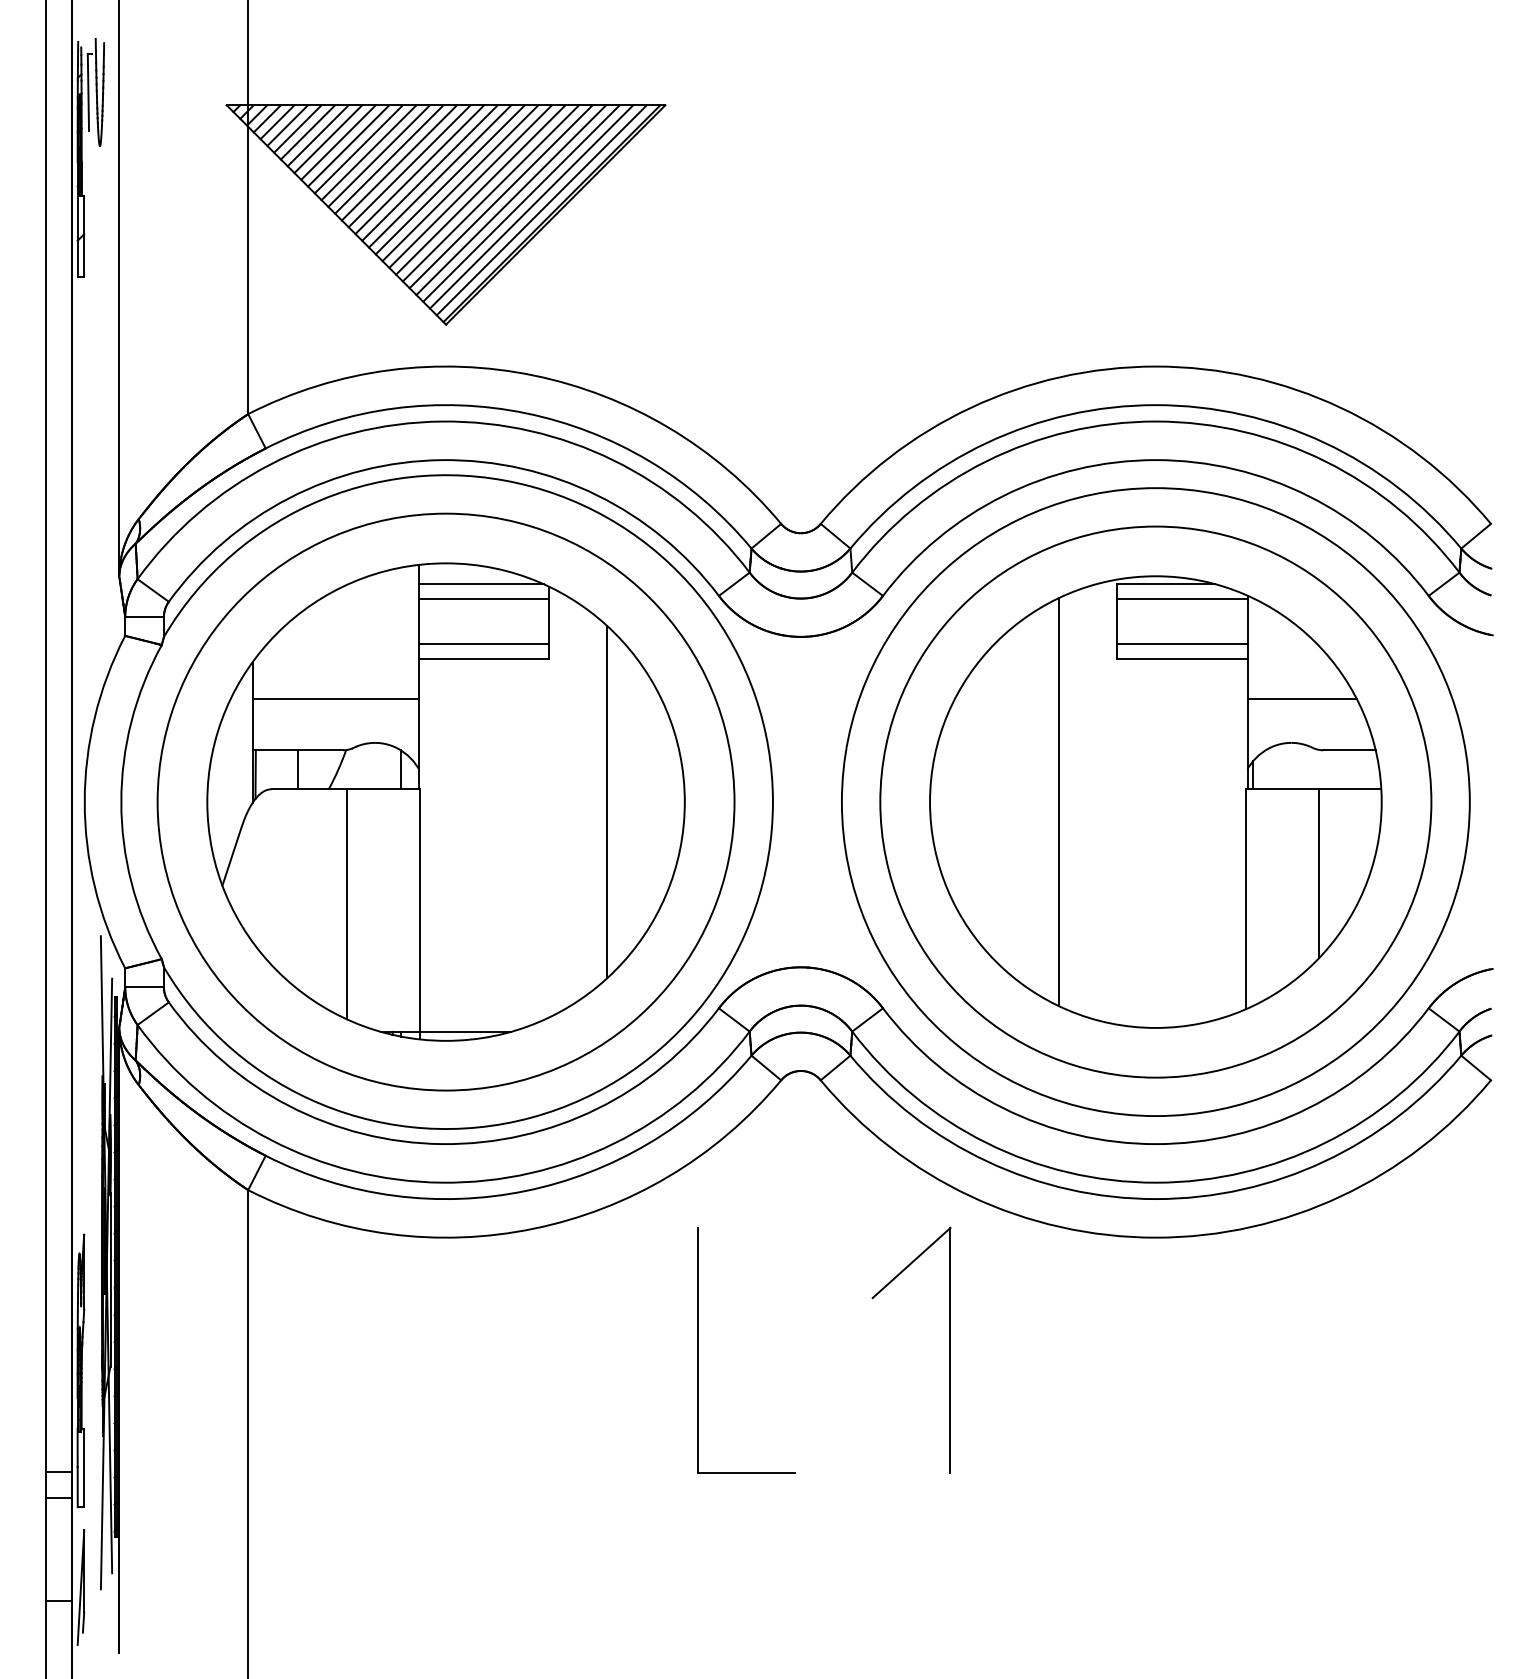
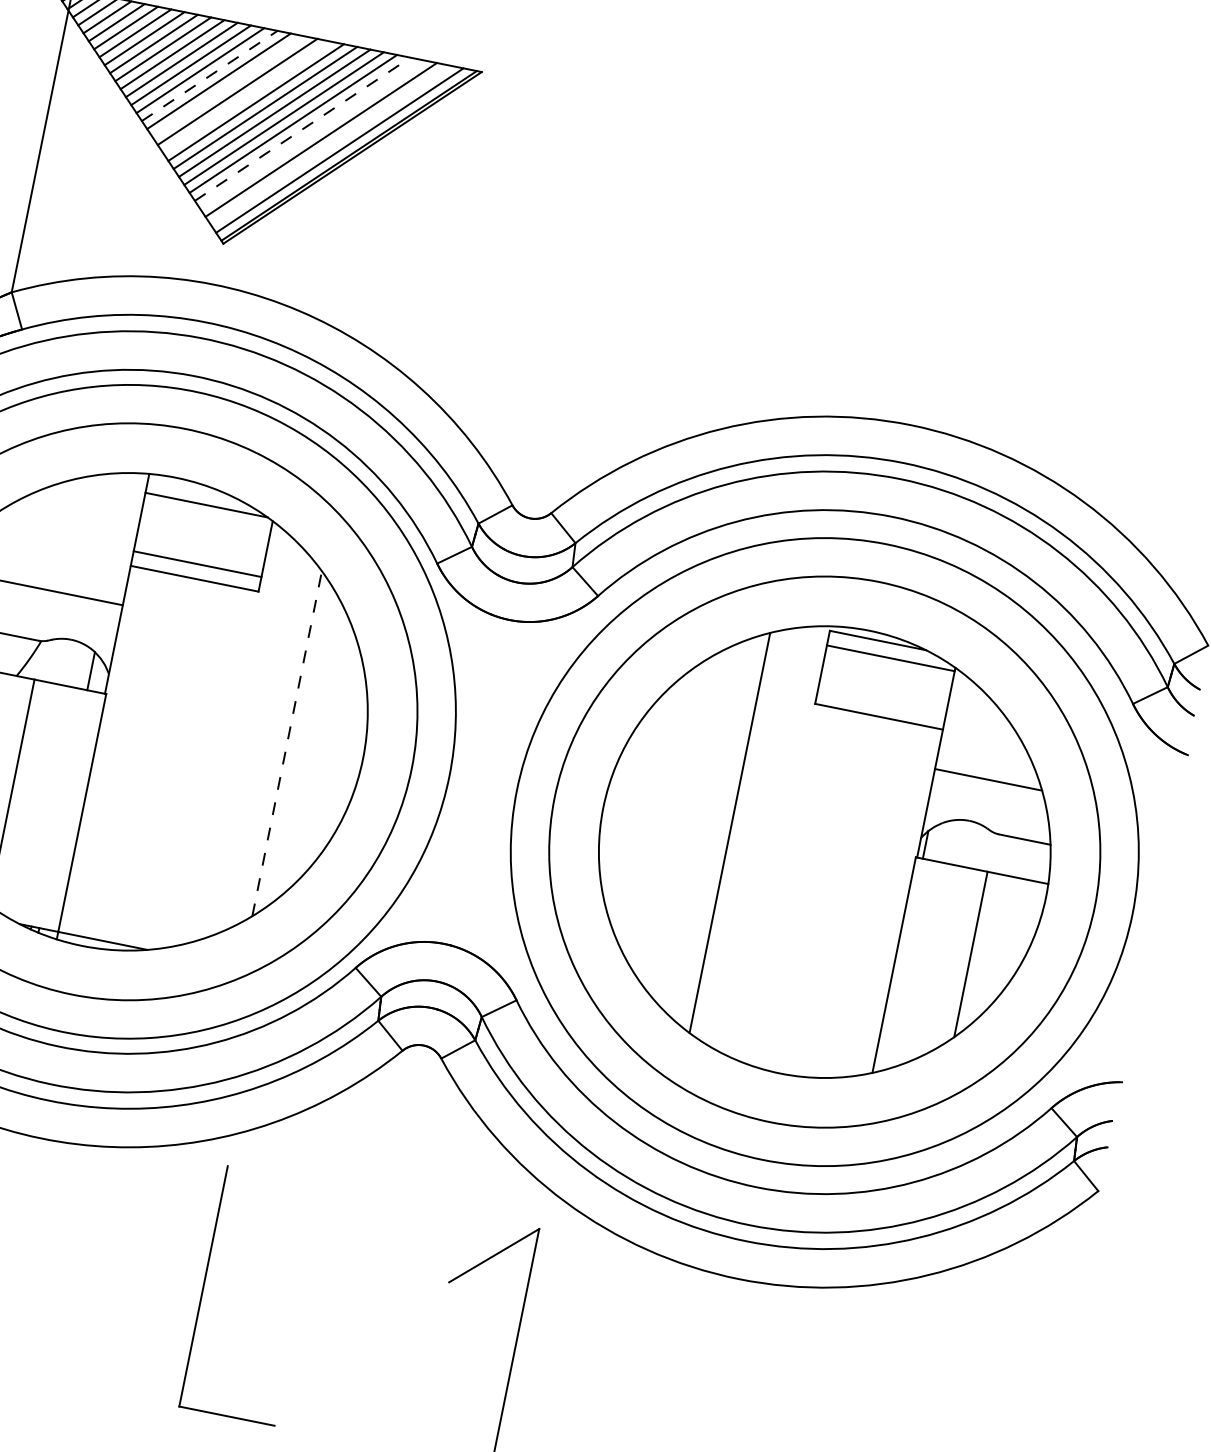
line: (399, 162) -> (209, 75), solid -> dashed
line: (419, 169) -> (227, 86), removed
line: (440, 176) -> (247, 97), removed
line: (501, 196) -> (303, 129), solid -> dashed
line: (511, 199) -> (312, 134), removed
line: (531, 206) -> (330, 144), removed
line: (483, 599) -> (205, 520), removed
line: (1182, 643) -> (882, 701), removed
line: (607, 802) -> (287, 744), solid -> dashed
part: (698, 1350) -> (204, 1286), moved

